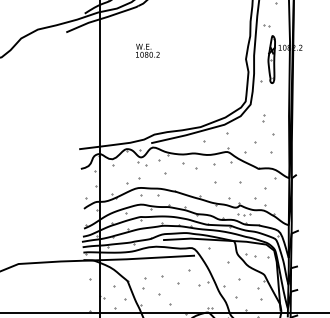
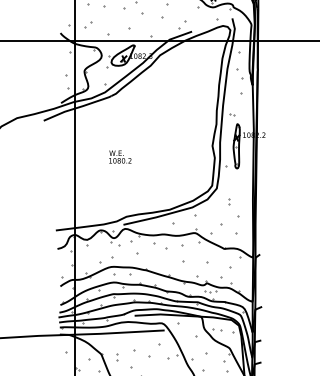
text: (148, 50) -> (120, 156), moved
part: (144, 284) -> (117, 357), size x0.62

